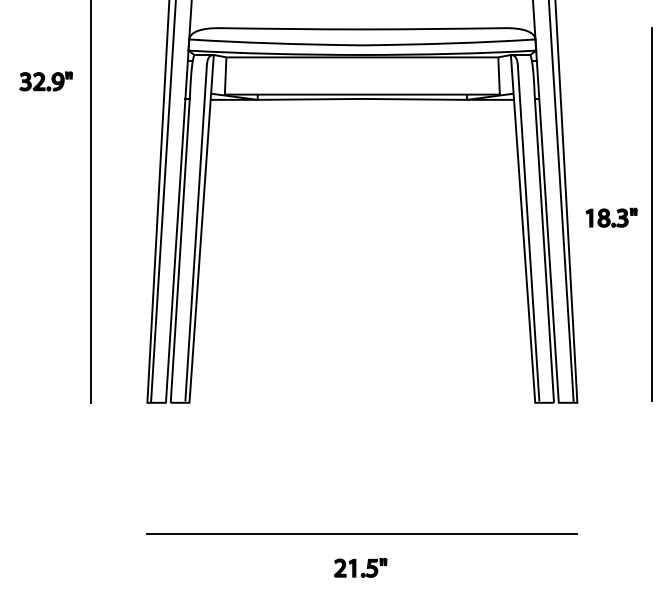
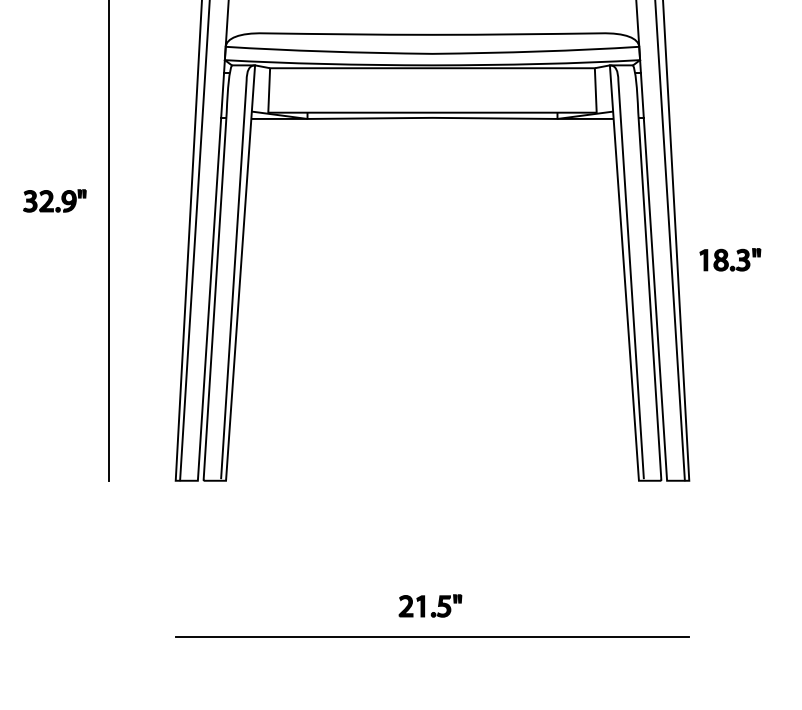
part: (45, 81) -> (54, 200), moved
line: (651, 215) -> (777, 256), removed
part: (360, 567) -> (430, 605), moved

